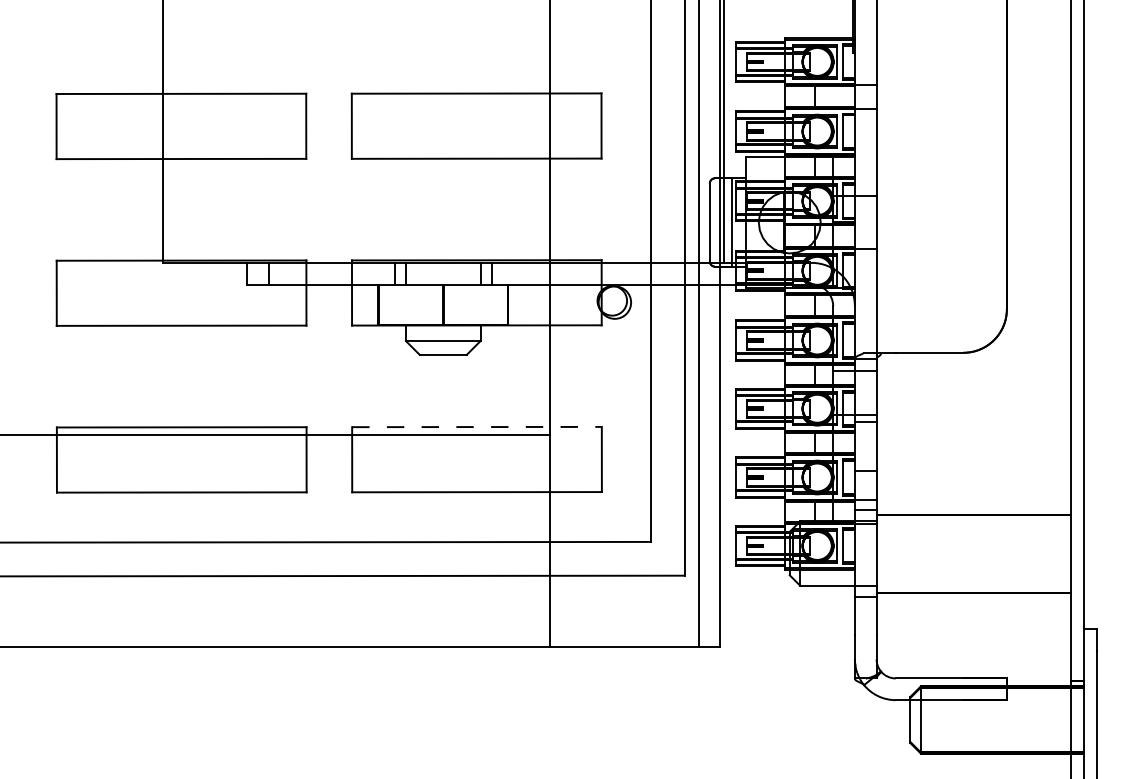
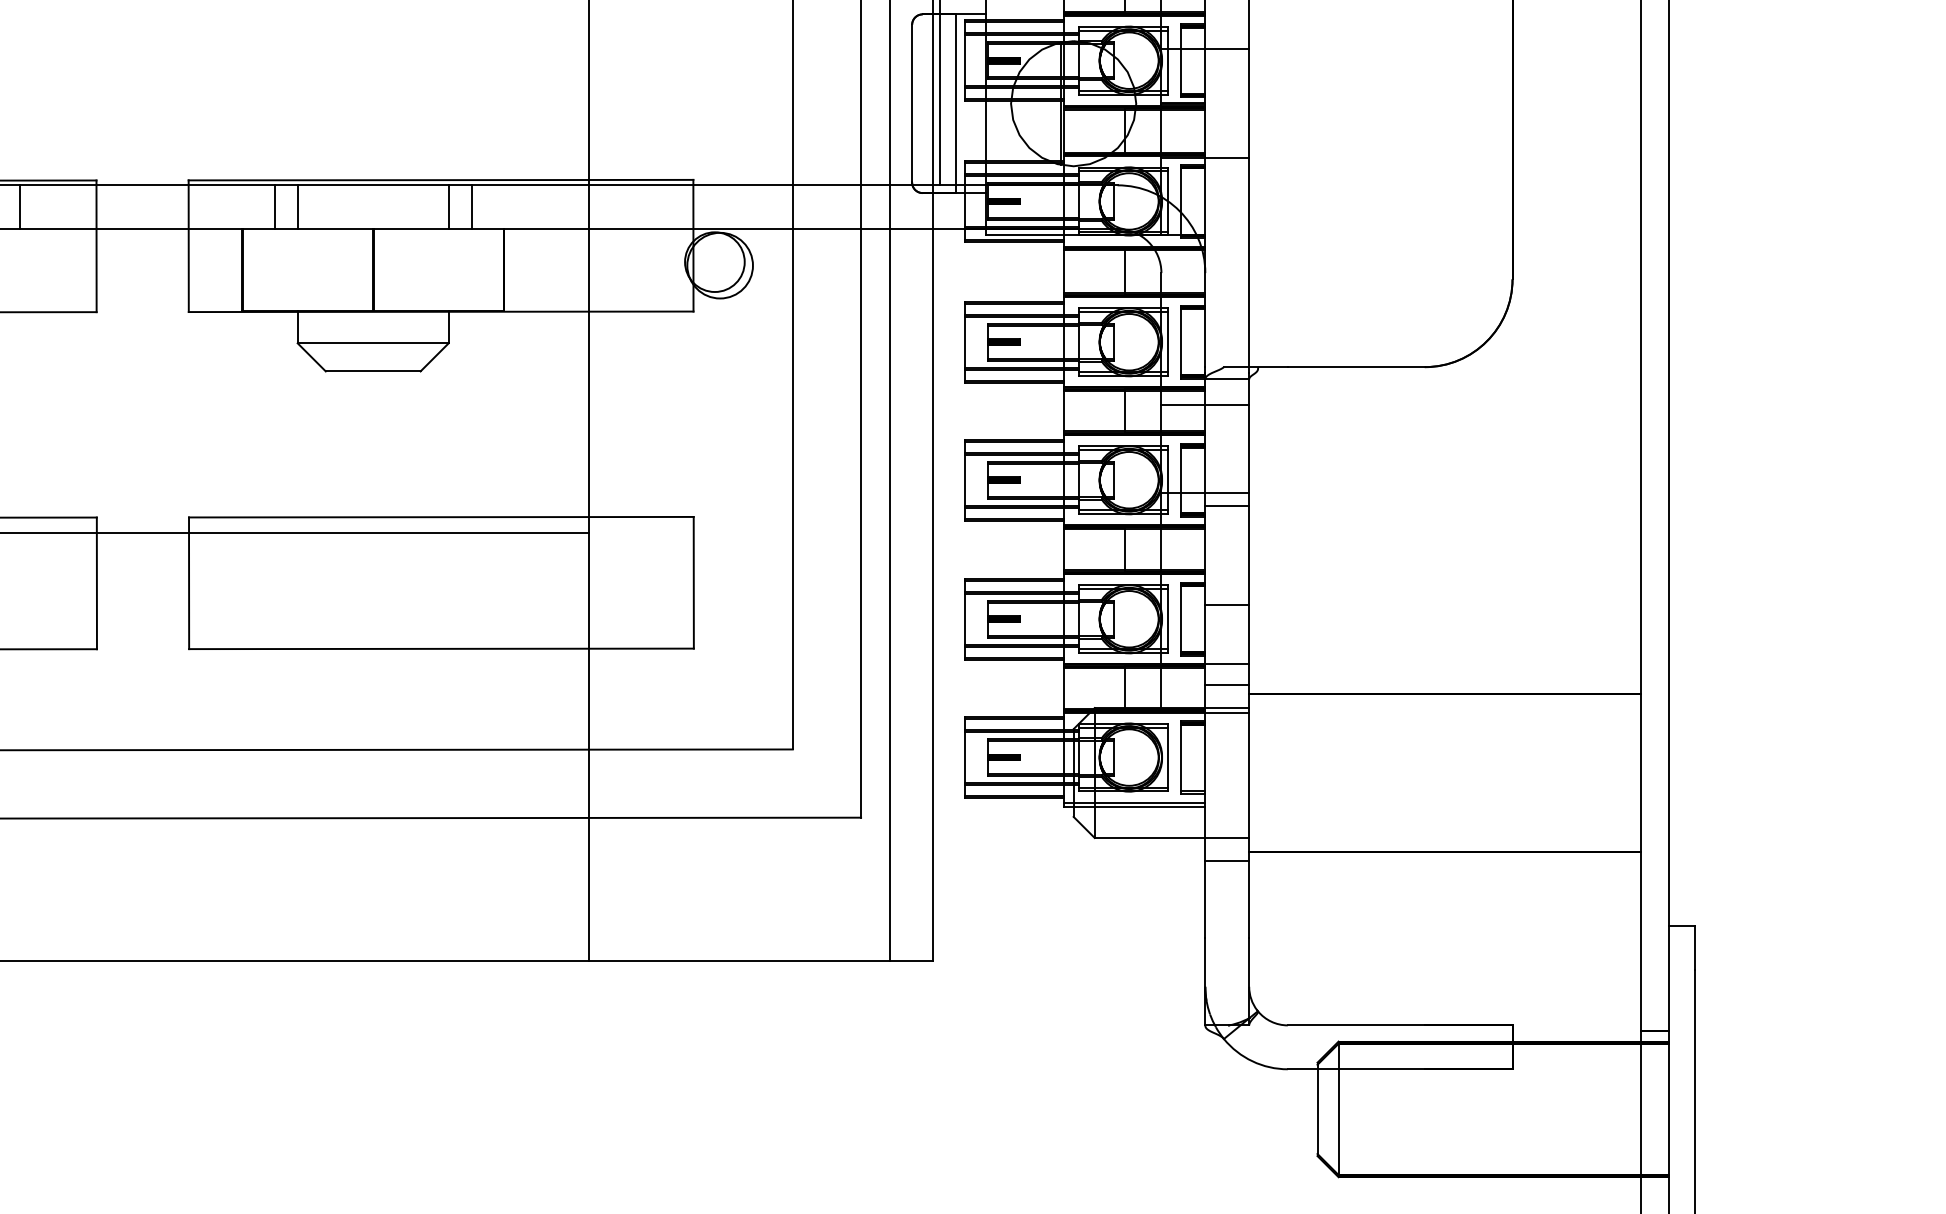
line: (476, 427) -> (440, 518), dashed -> solid

